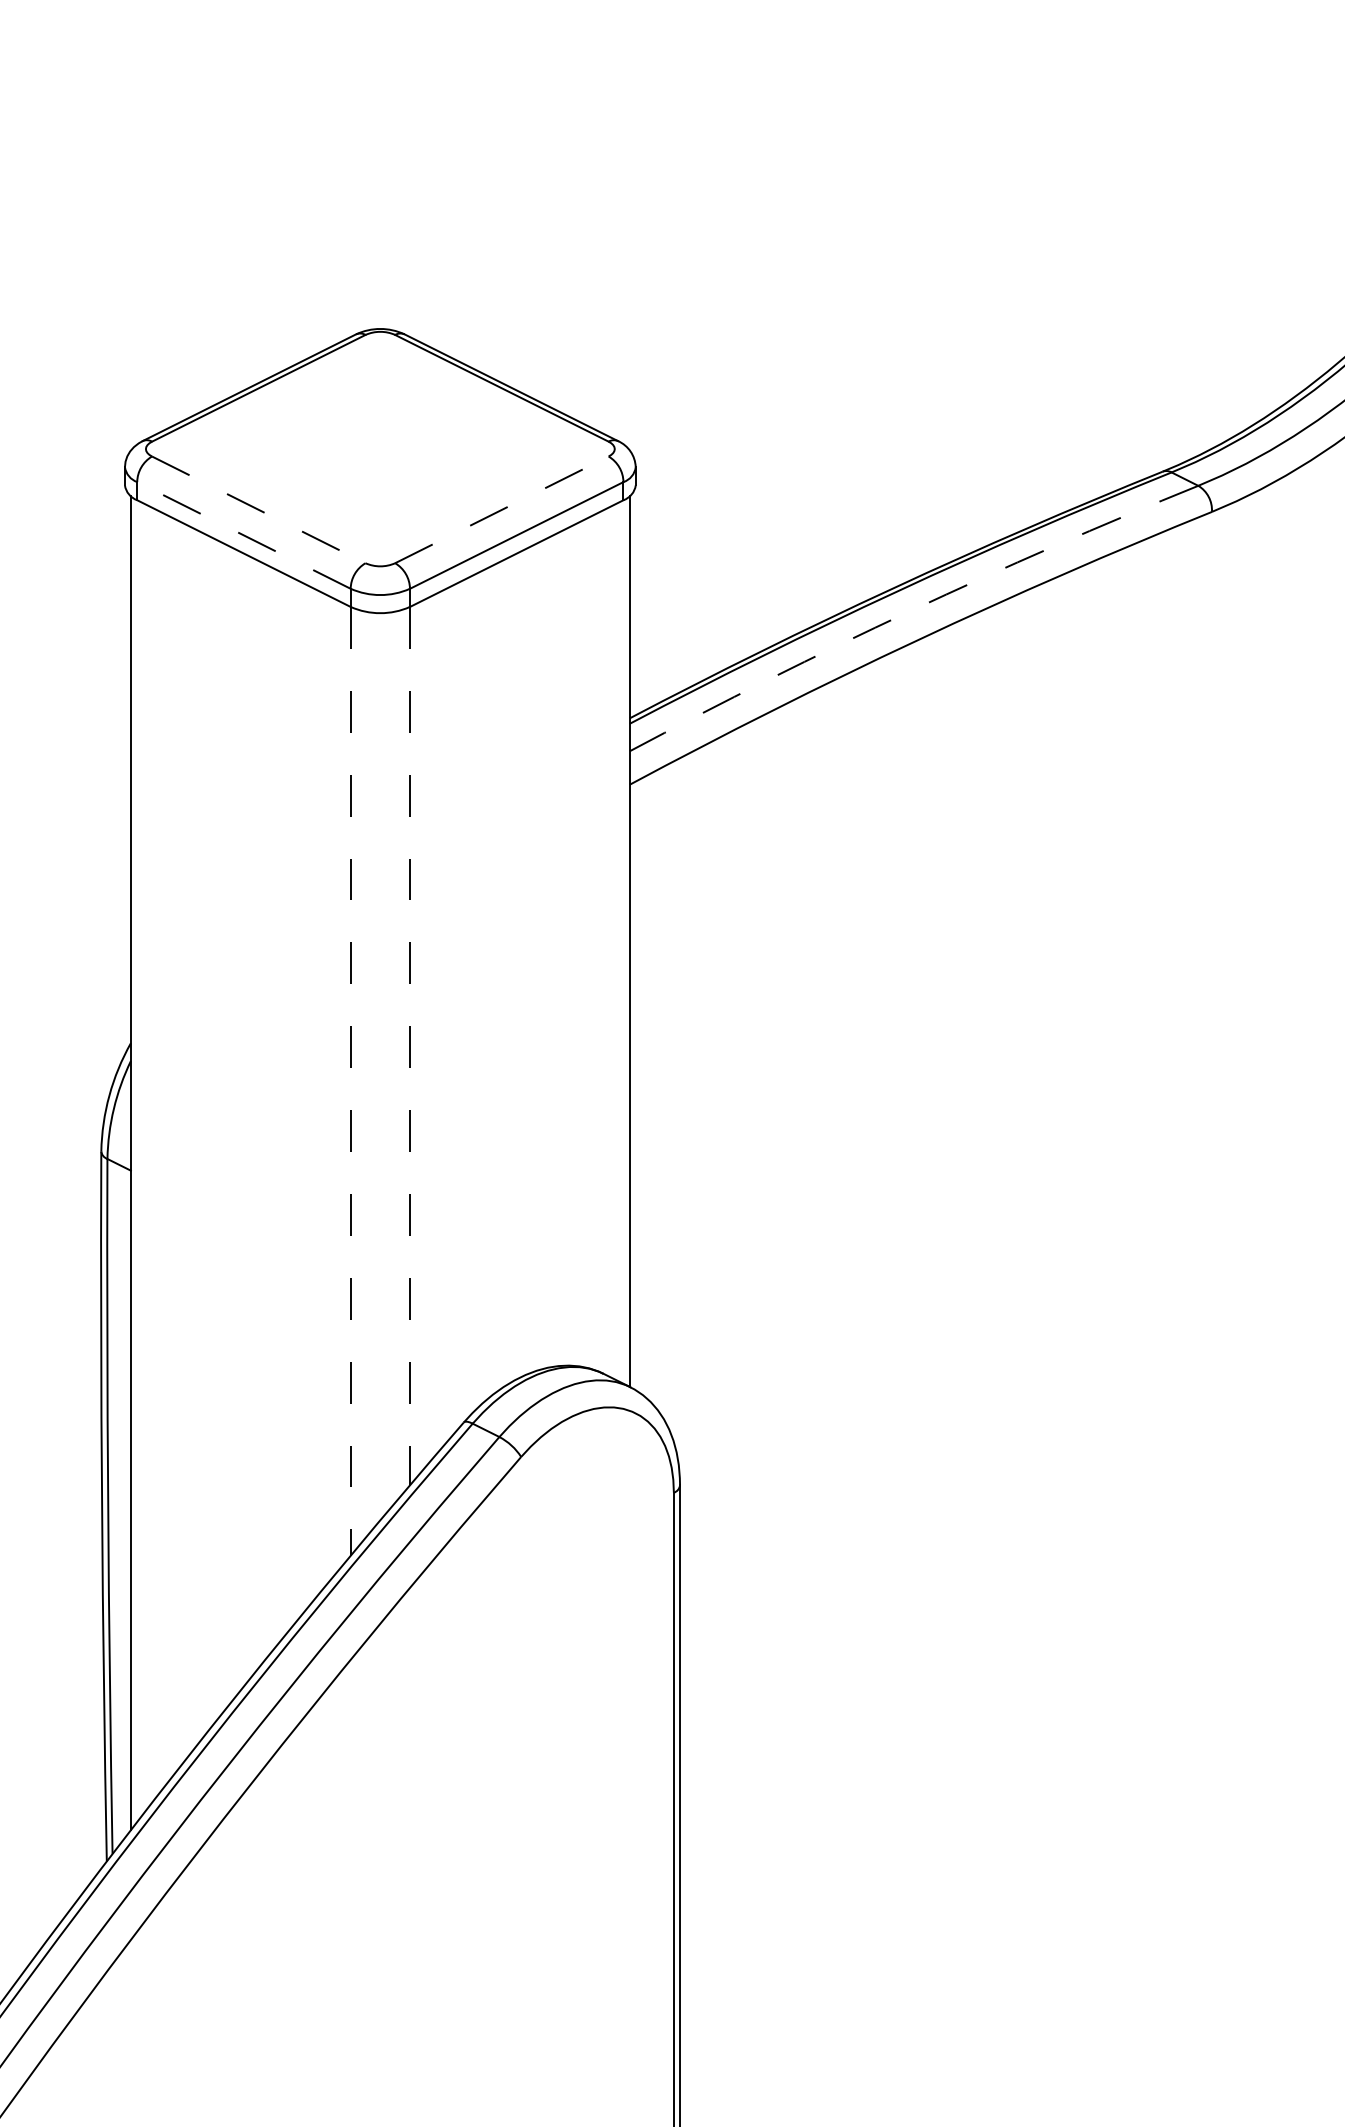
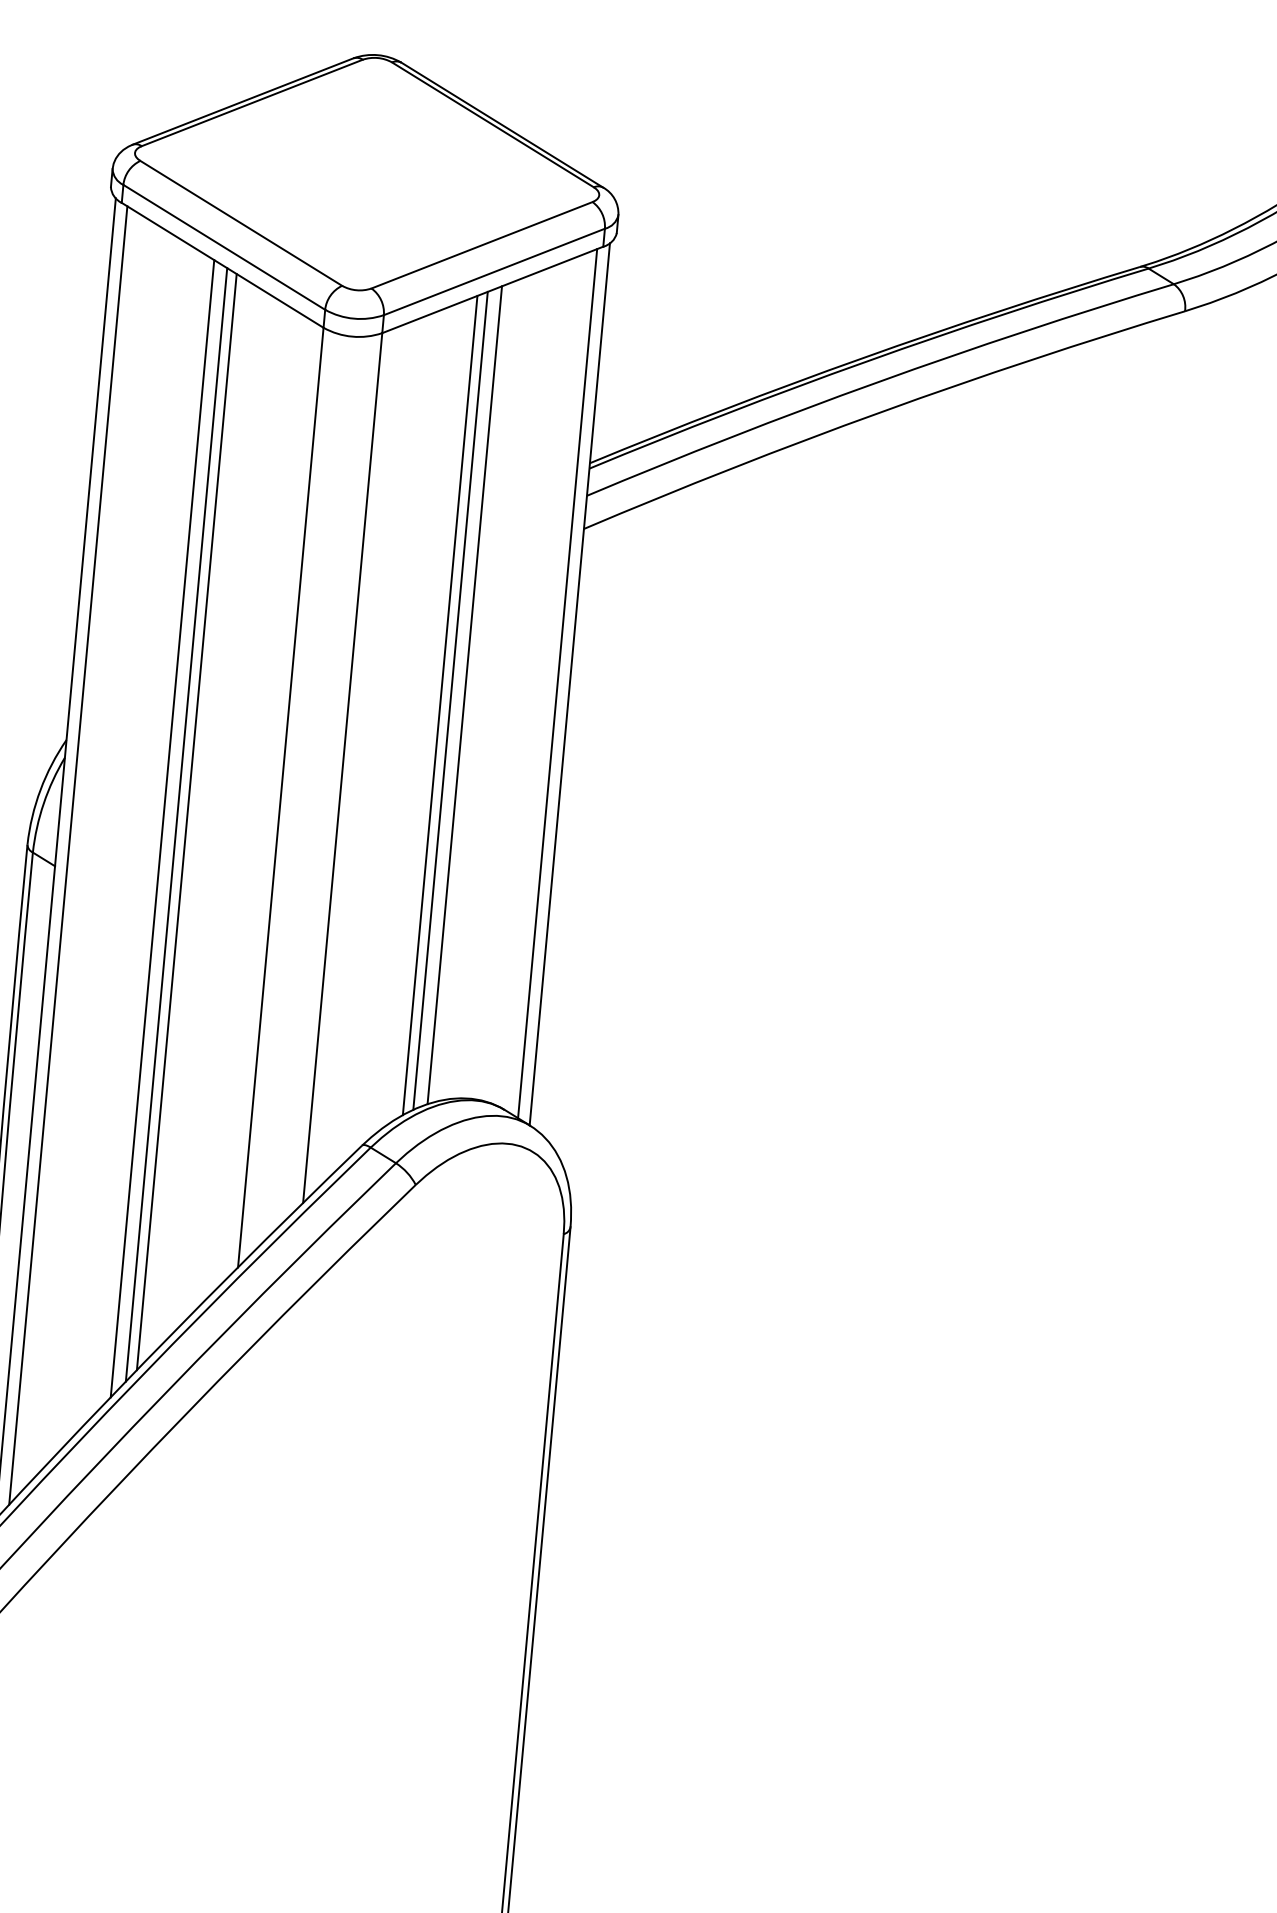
line: (502, 509) -> (482, 244), dashed -> solid
line: (259, 510) -> (241, 224), dashed -> solid
line: (243, 535) -> (223, 247), dashed -> solid
arc: (910, 611) -> (877, 382), dashed -> solid
line: (617, 941) -> (557, 683), added
line: (525, 961) -> (464, 694), added
line: (511, 969) -> (450, 701), added
line: (501, 974) -> (439, 705), added
line: (410, 1046) -> (343, 768), dashed -> solid
line: (350, 1081) -> (280, 797), dashed -> solid
line: (258, 1114) -> (186, 822), added
line: (248, 1118) -> (176, 825), added
line: (235, 1123) -> (162, 828), added
line: (143, 1158) -> (68, 855), added

